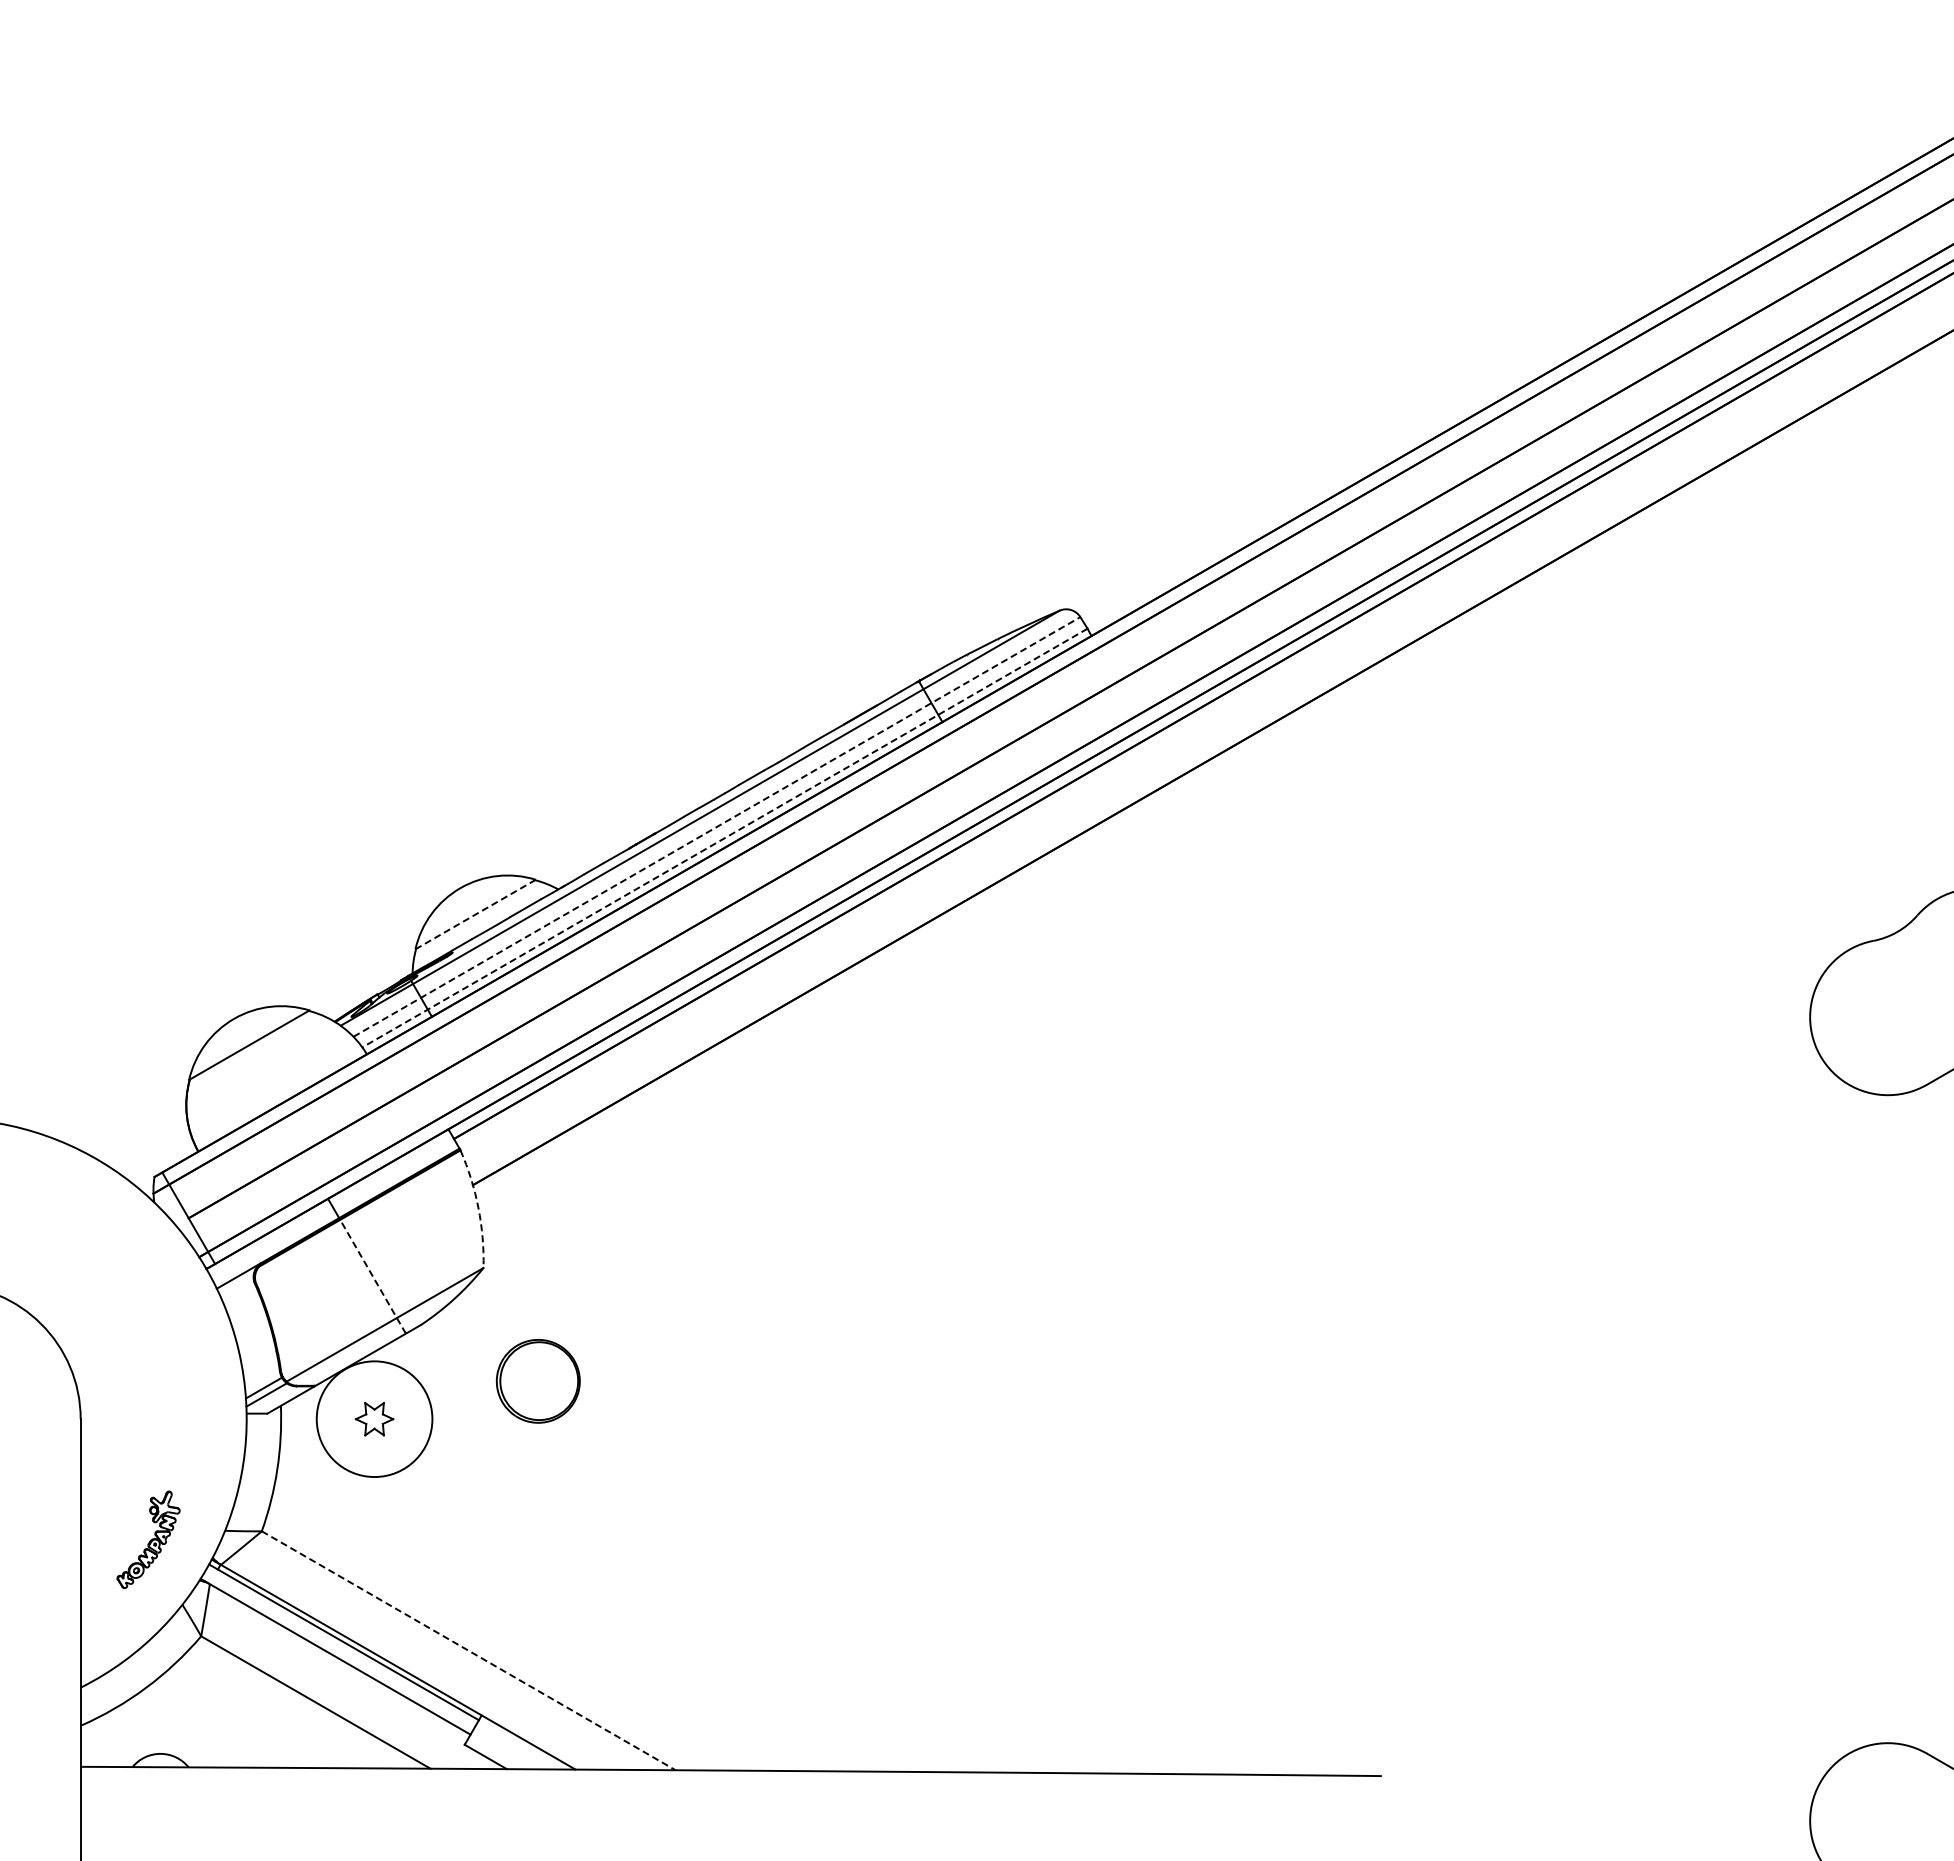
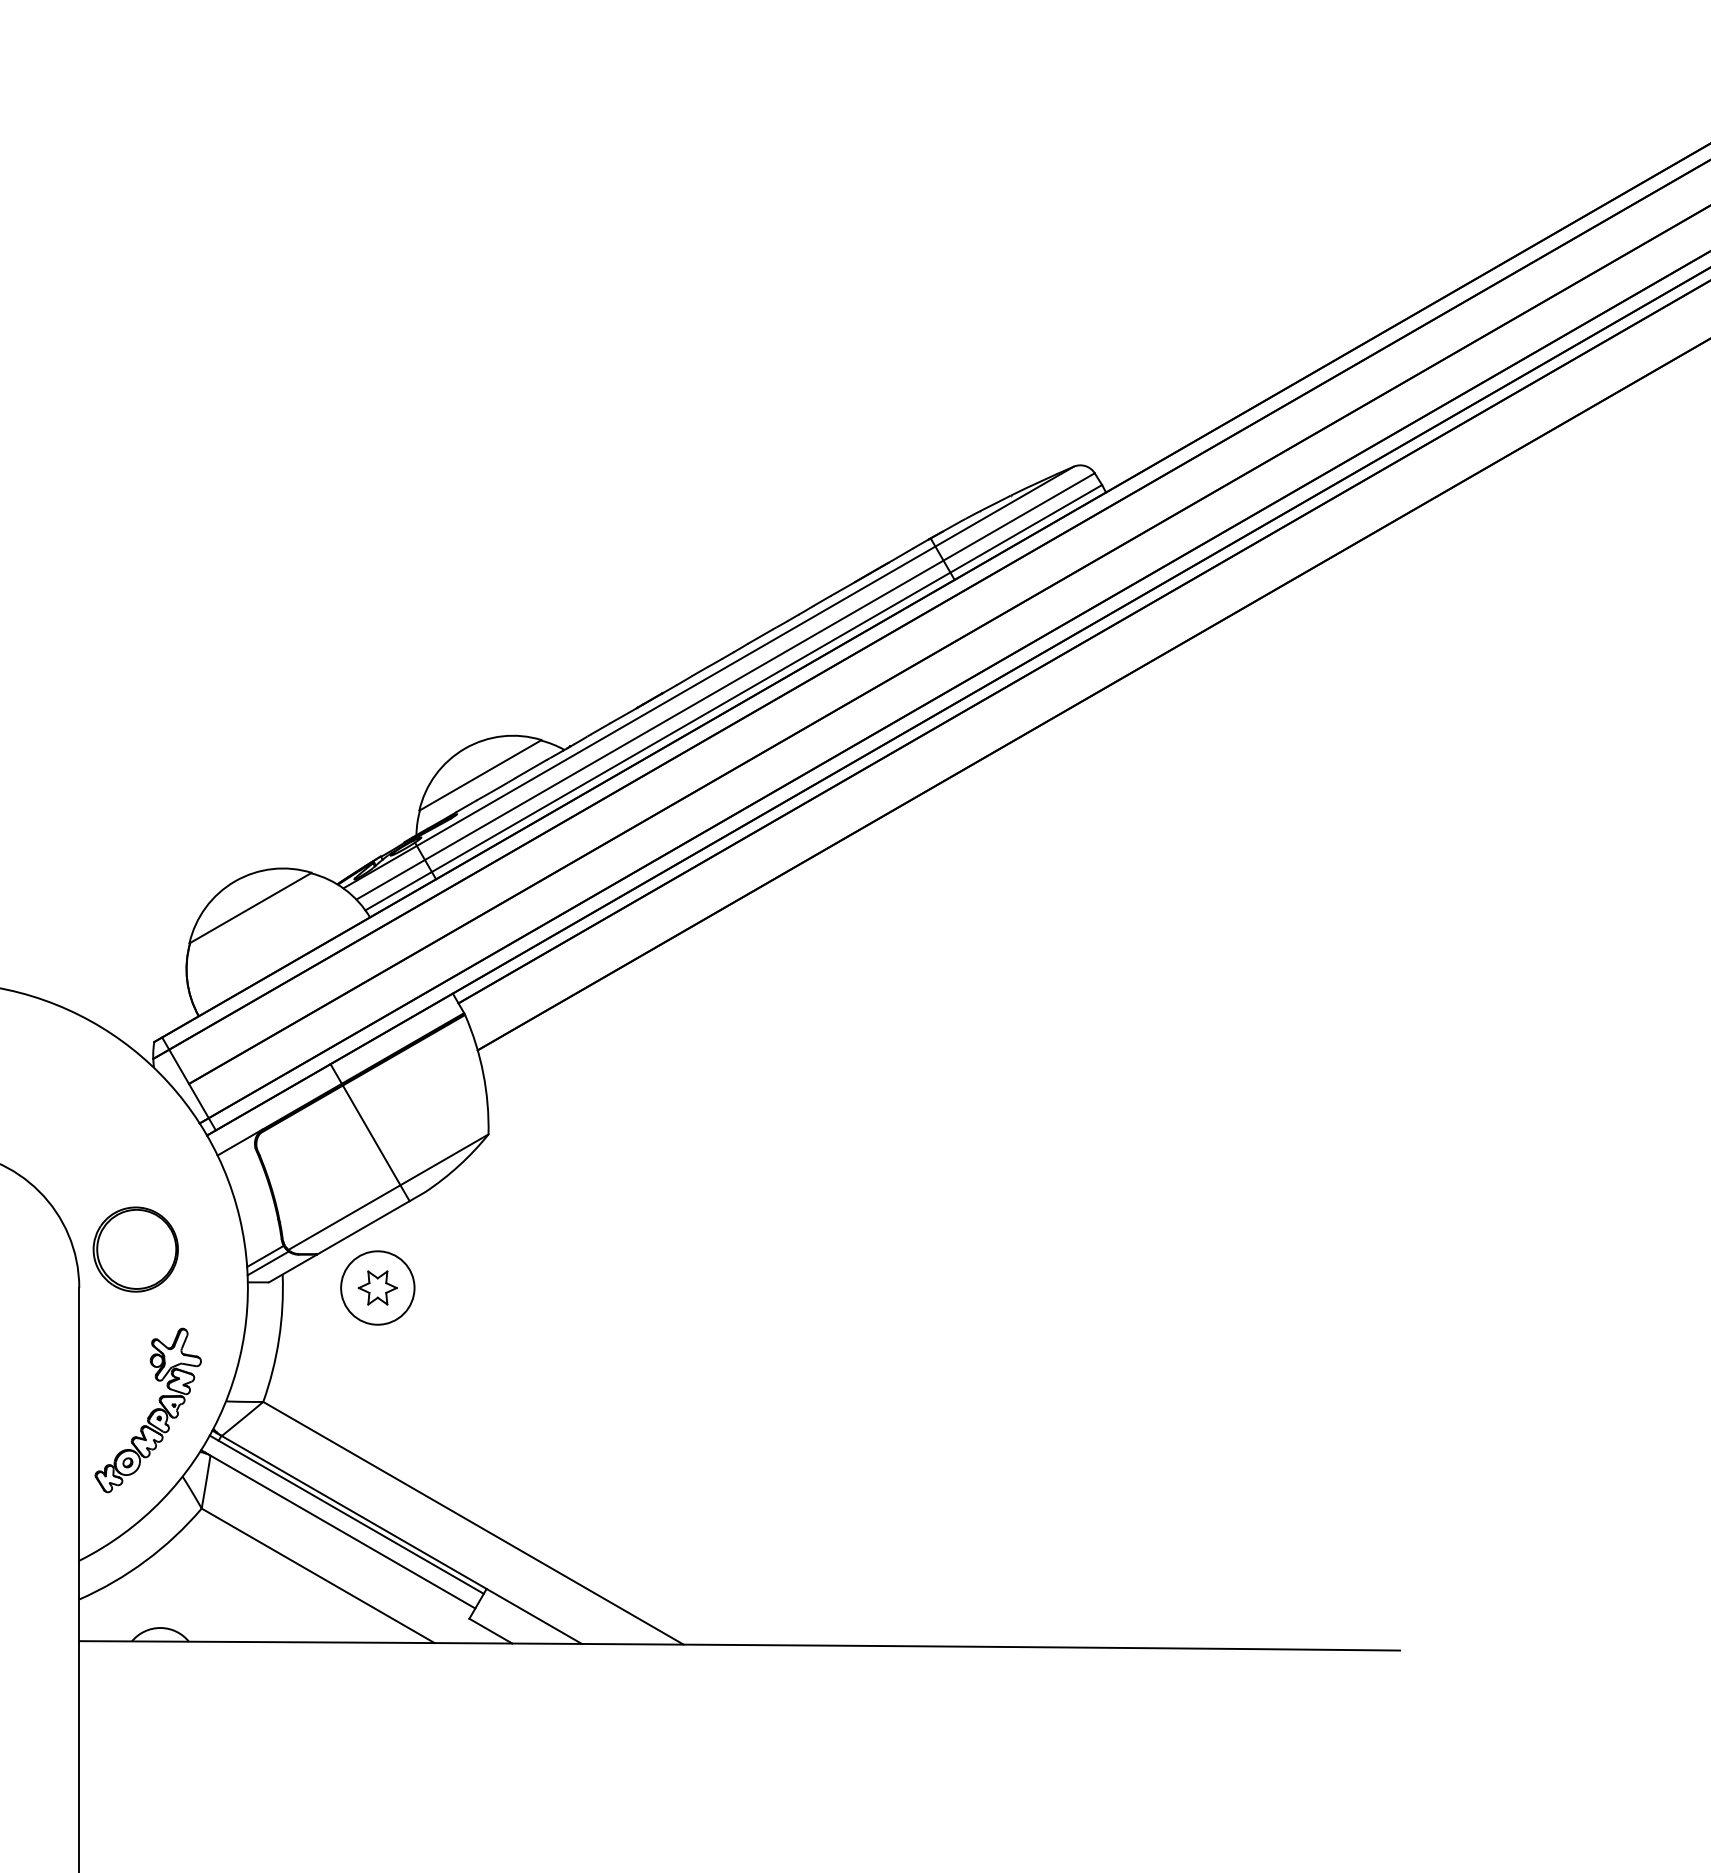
line: (716, 826) -> (725, 685), dashed -> solid
line: (725, 838) -> (734, 698), dashed -> solid
line: (475, 914) -> (480, 775), dashed -> solid
arc: (478, 1207) -> (483, 1072), dashed -> solid
line: (372, 1275) -> (375, 1142), dashed -> solid
part: (537, 1381) -> (134, 1249), moved
circle: (374, 1419) -> (377, 1288), size x0.62
part: (148, 1539) -> (148, 1410), size x1.67
line: (468, 1650) -> (473, 1522), dashed -> solid

